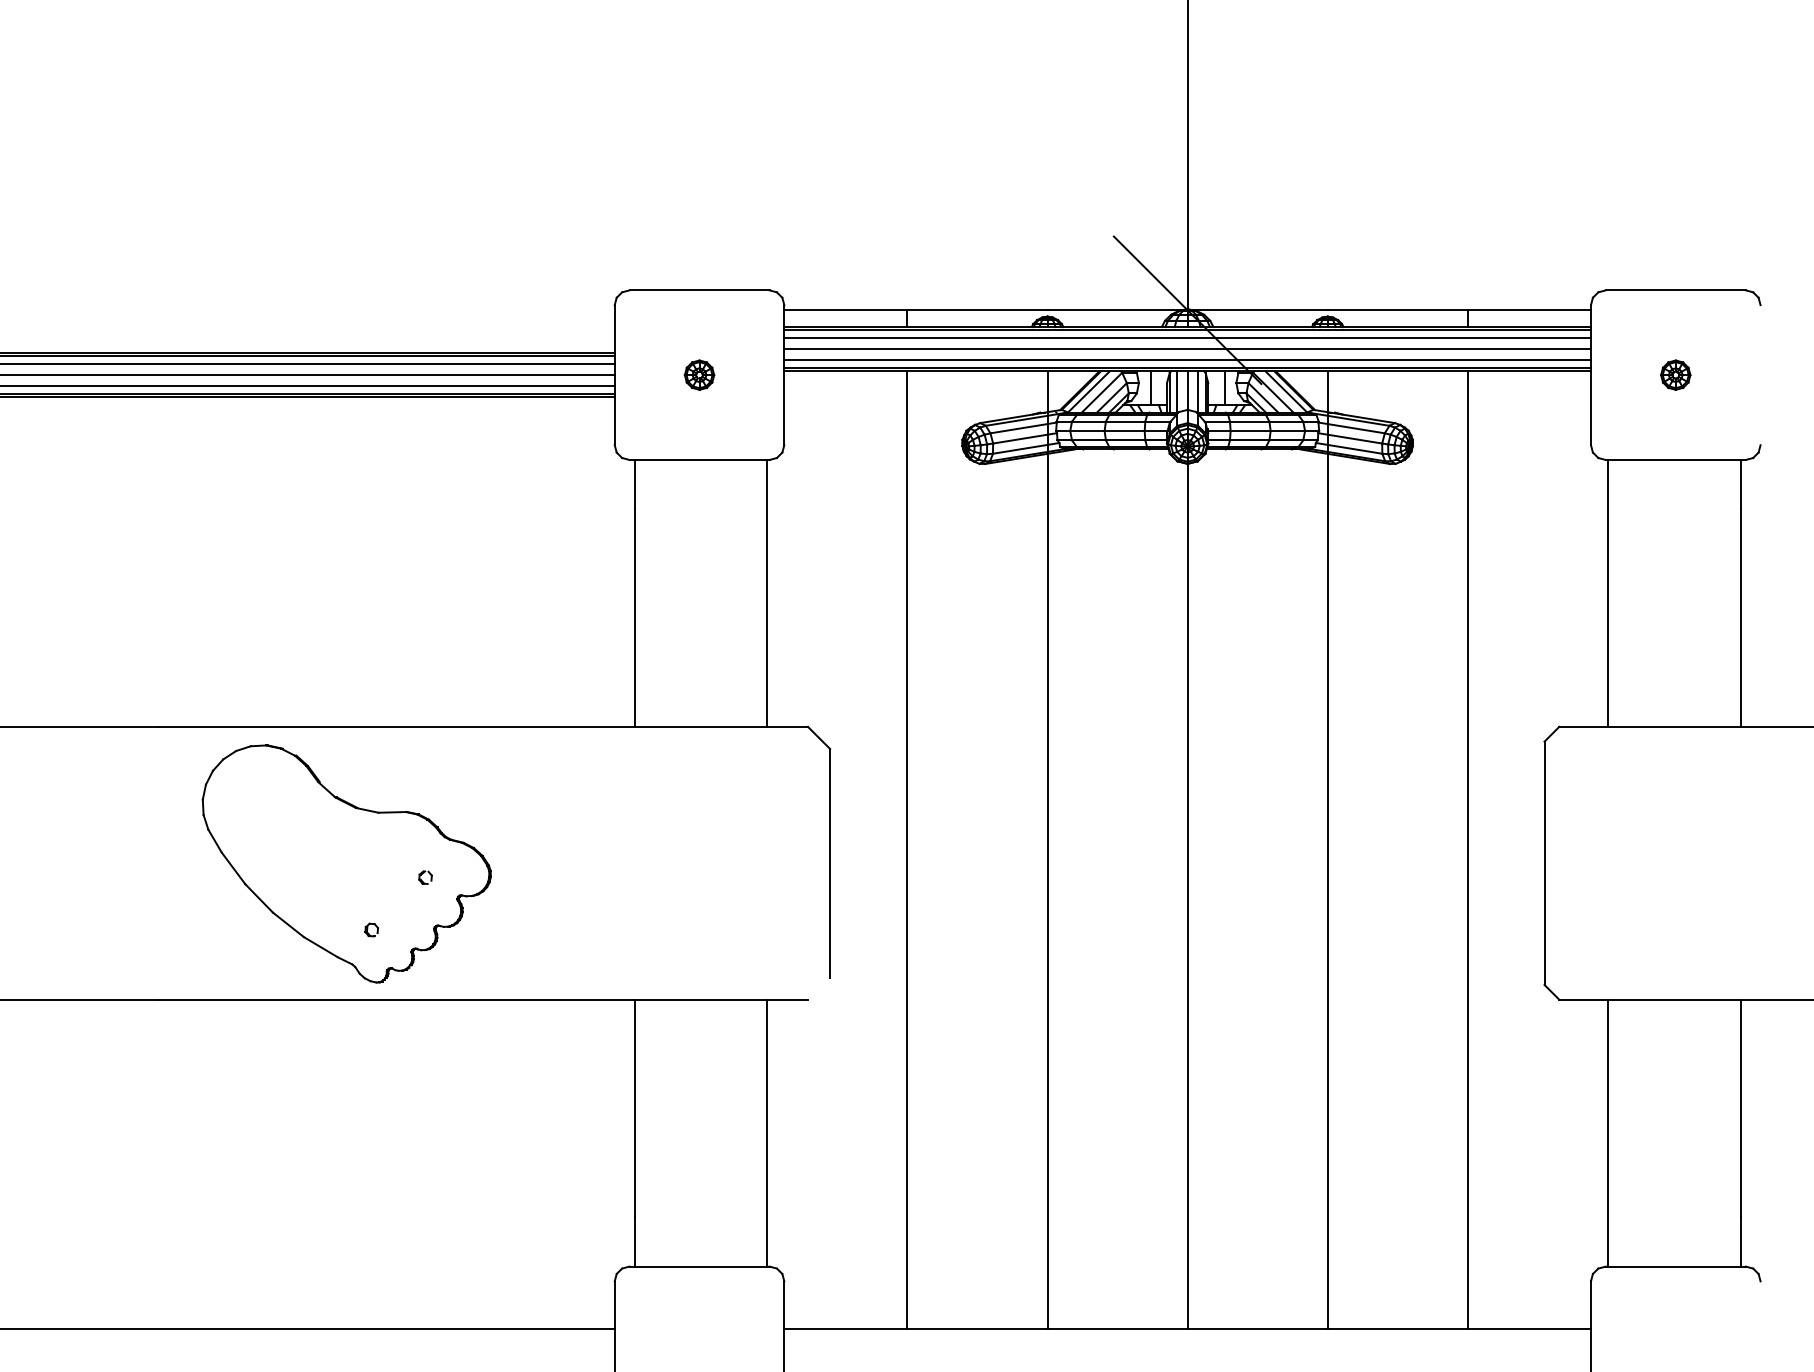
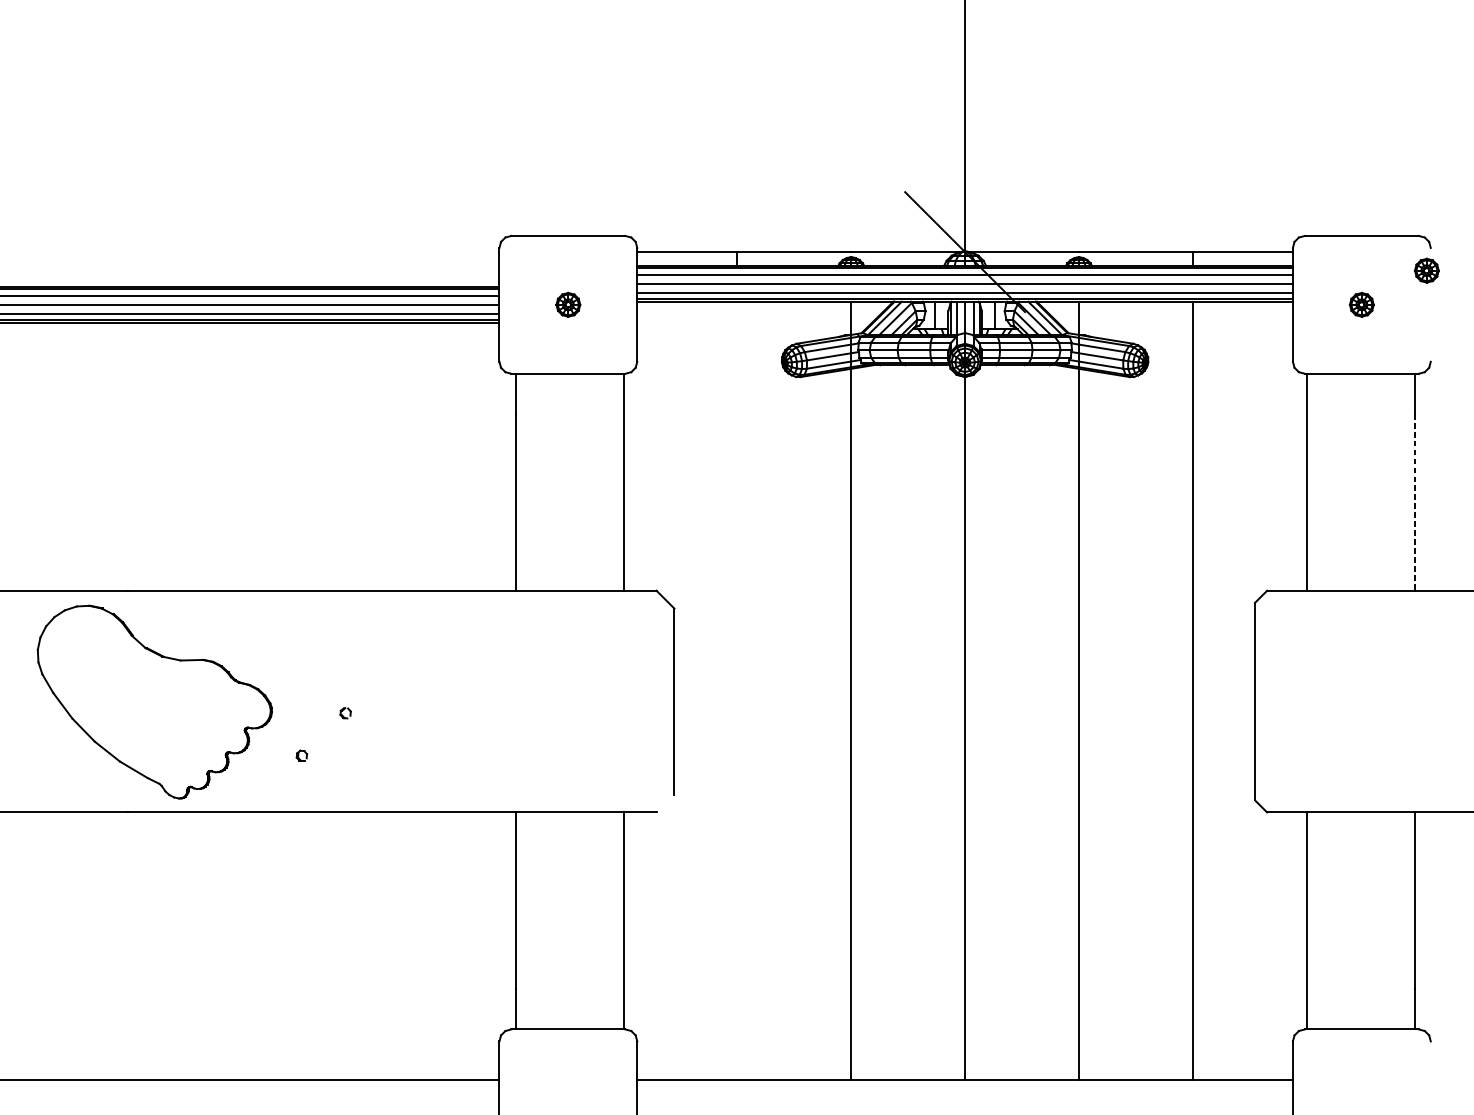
part: (1755, 332) -> (1426, 270), added
line: (1740, 618) -> (1414, 502), solid -> dashed
line: (907, 850) -> (737, 691), removed
part: (346, 863) -> (154, 701), moved

